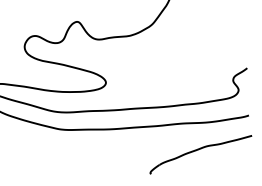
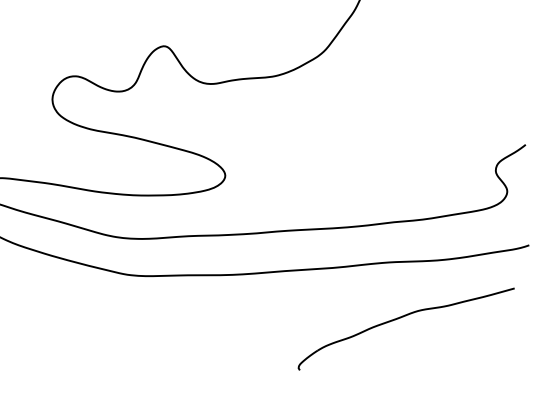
part: (200, 154) -> (404, 328), moved

